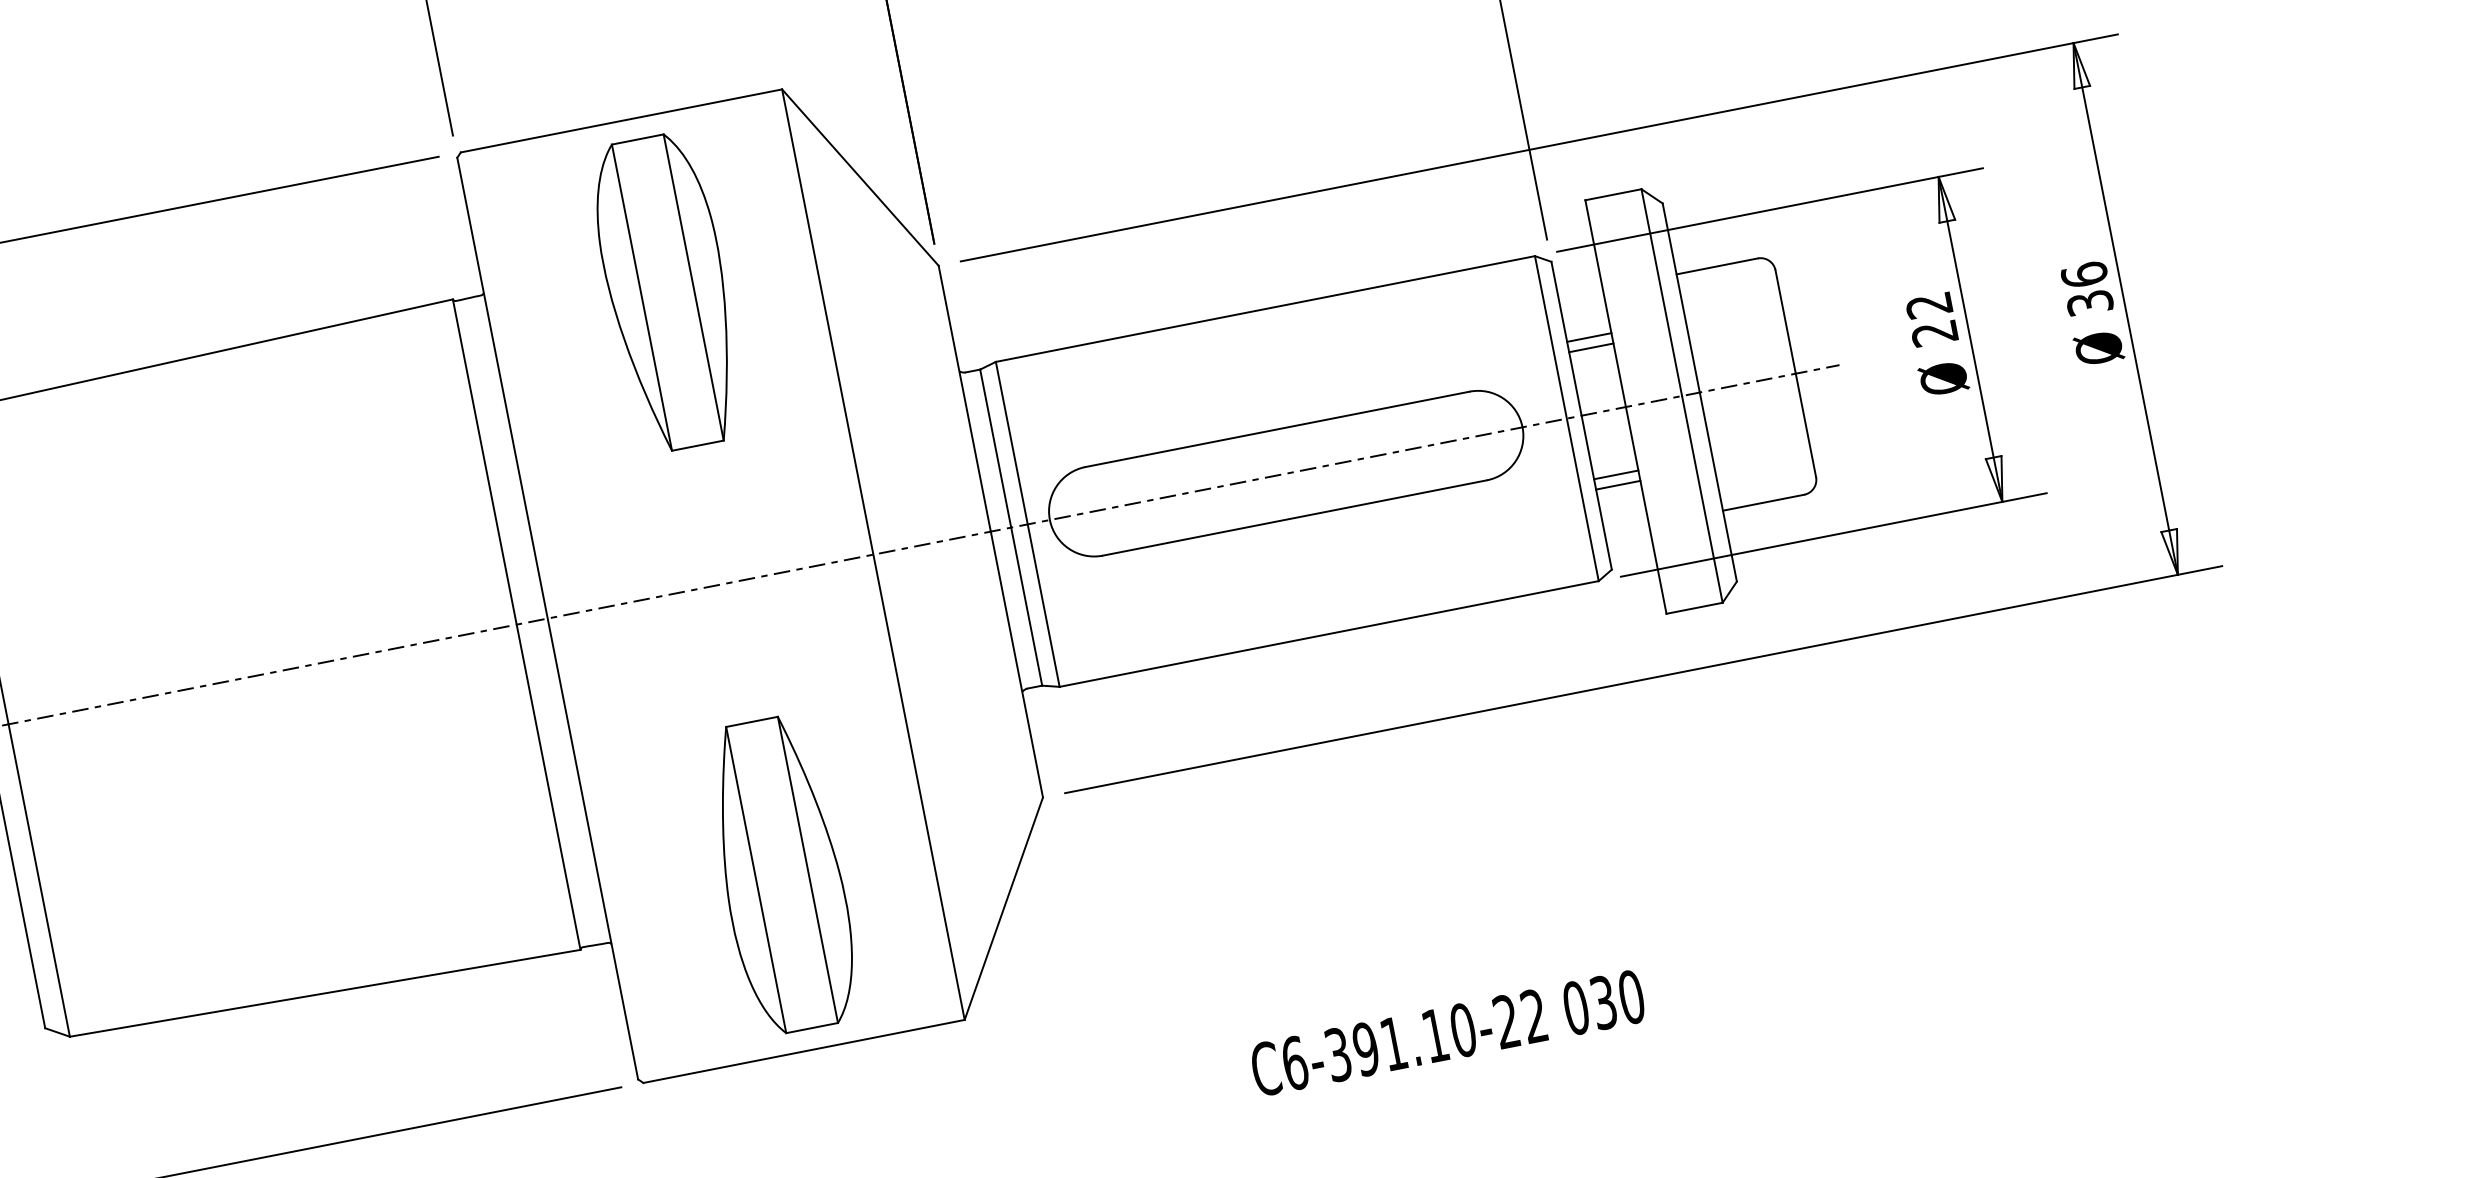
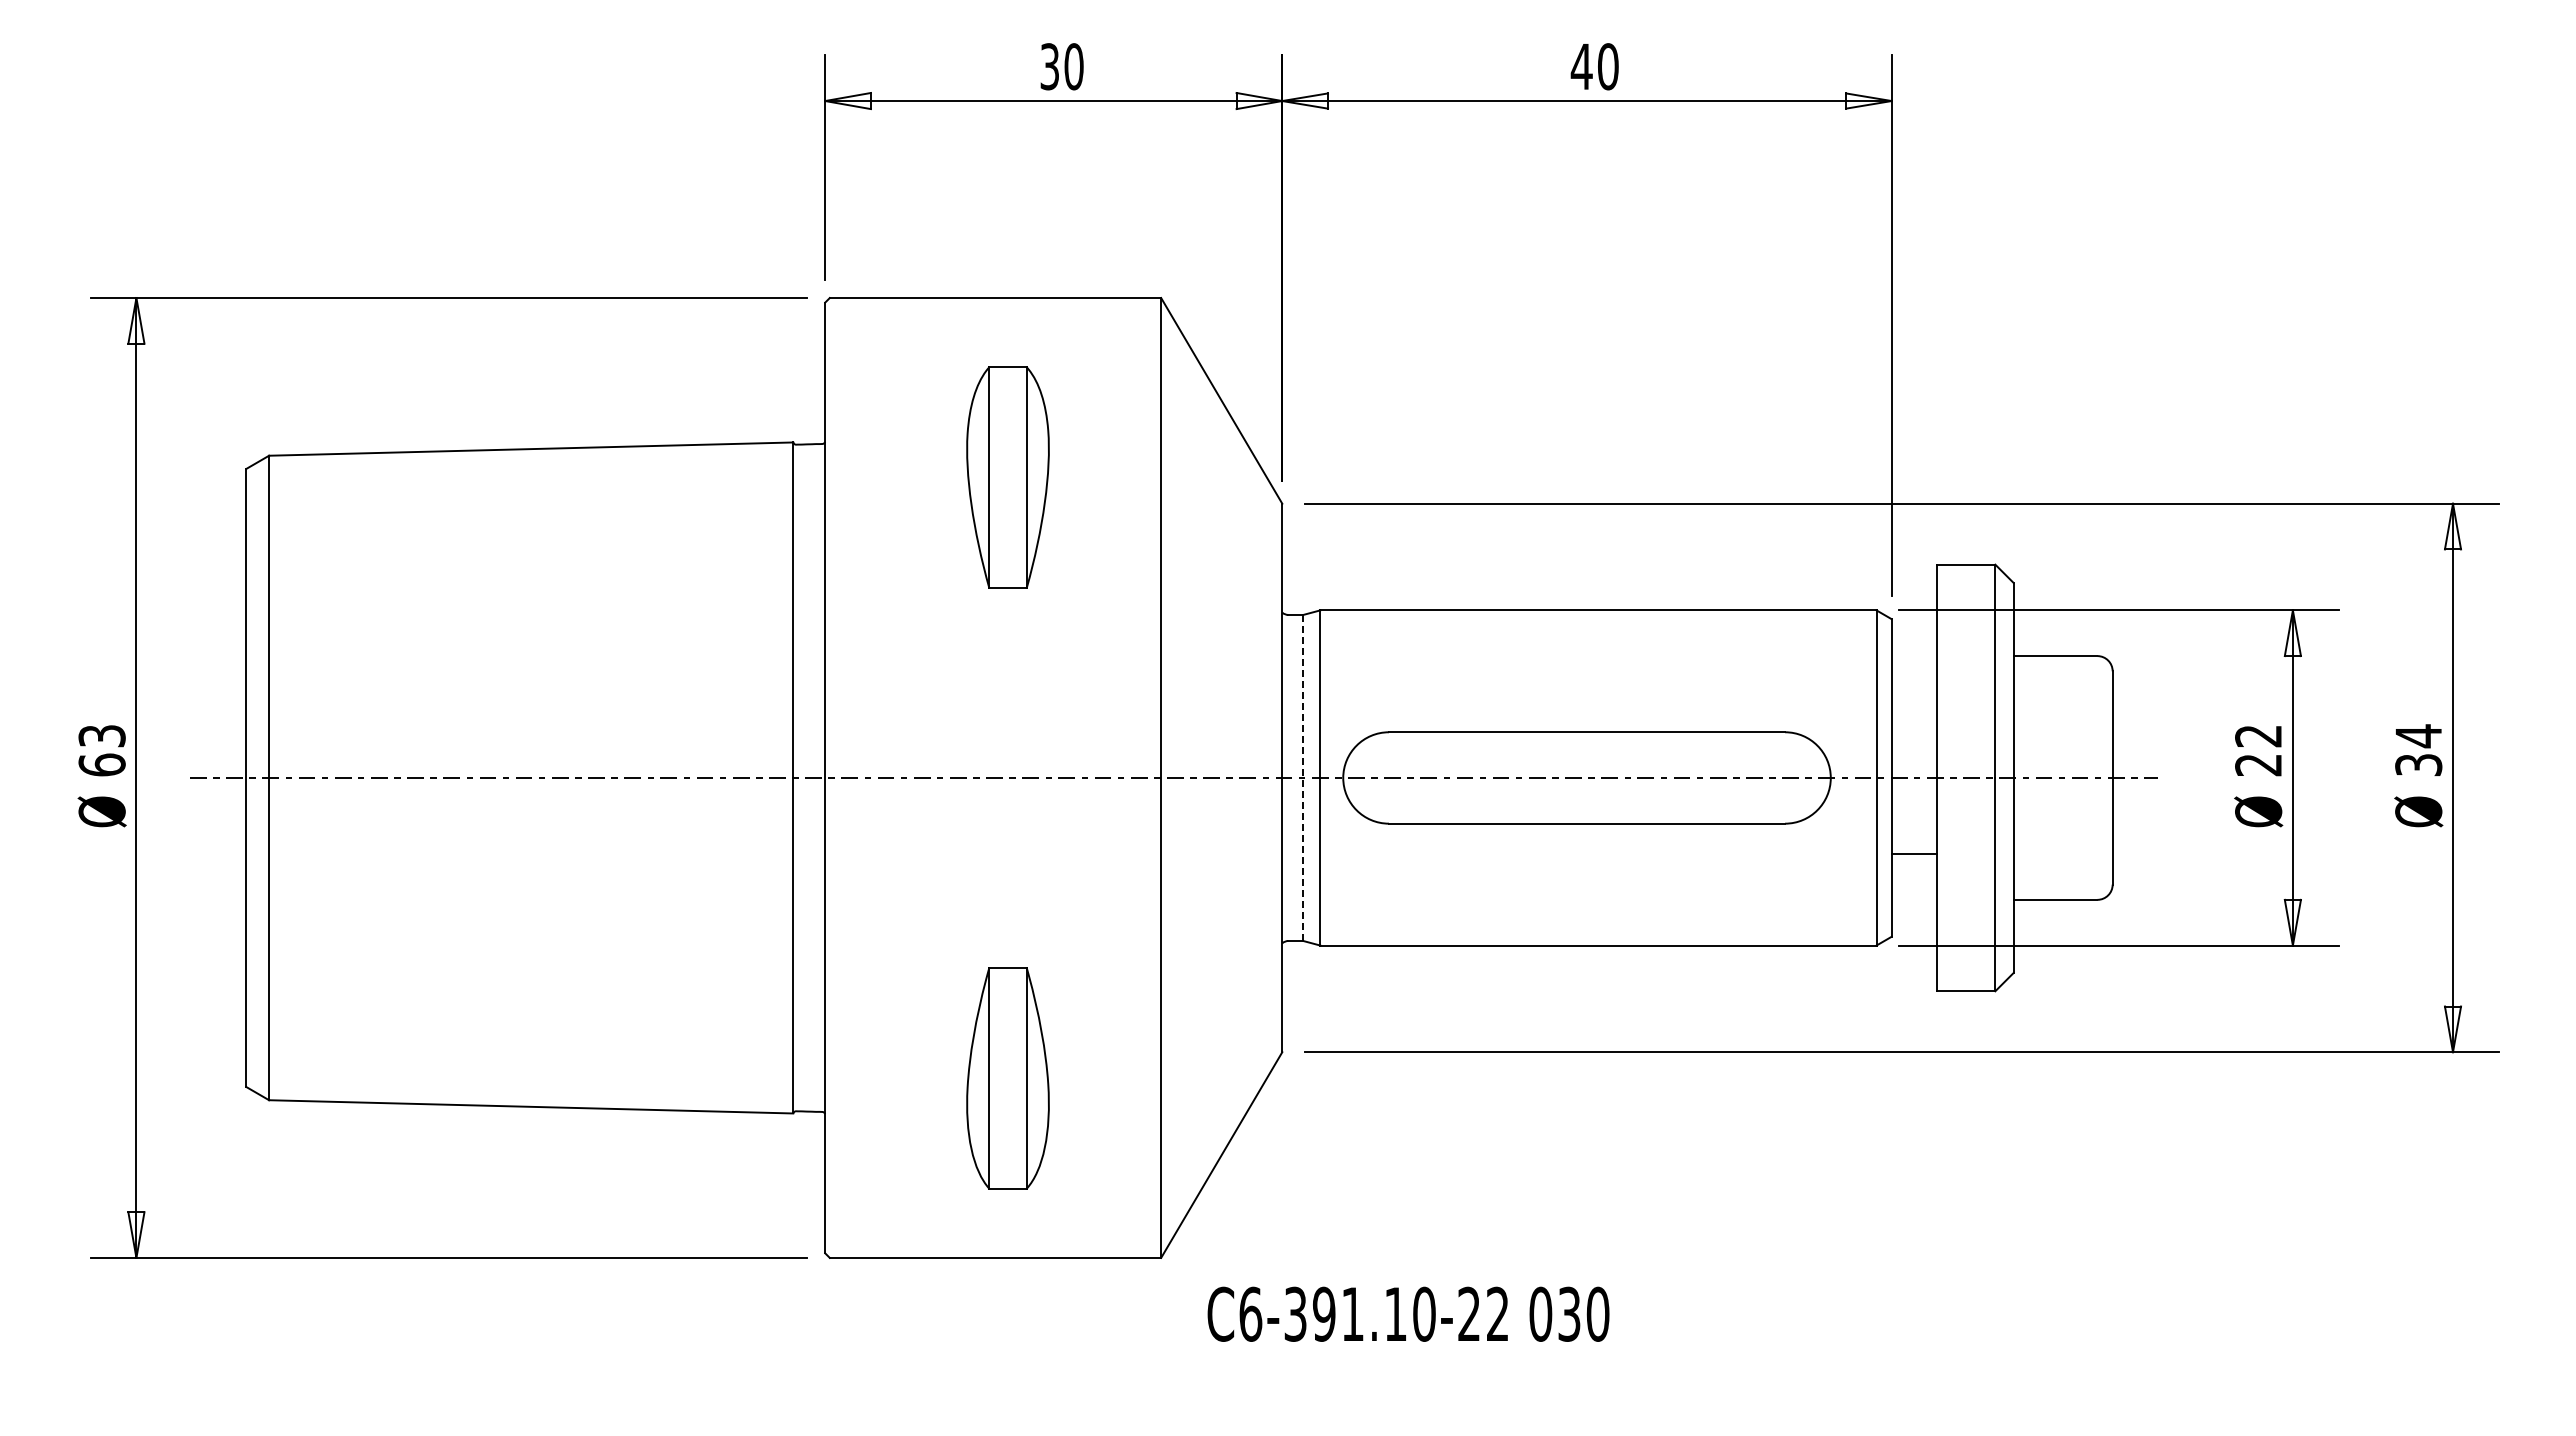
text: (2084, 275) -> (2418, 736), 36 -> 34
part: (667, 292) -> (1007, 477), size x0.7
line: (1589, 337) -> (1914, 701), removed
line: (1591, 347) -> (1914, 712), removed
line: (1616, 474) -> (1914, 843), removed
line: (1011, 528) -> (1303, 778), solid -> dashed
part: (781, 874) -> (1007, 1077), size x0.7
text: (1447, 1032) -> (1408, 1313), moved

